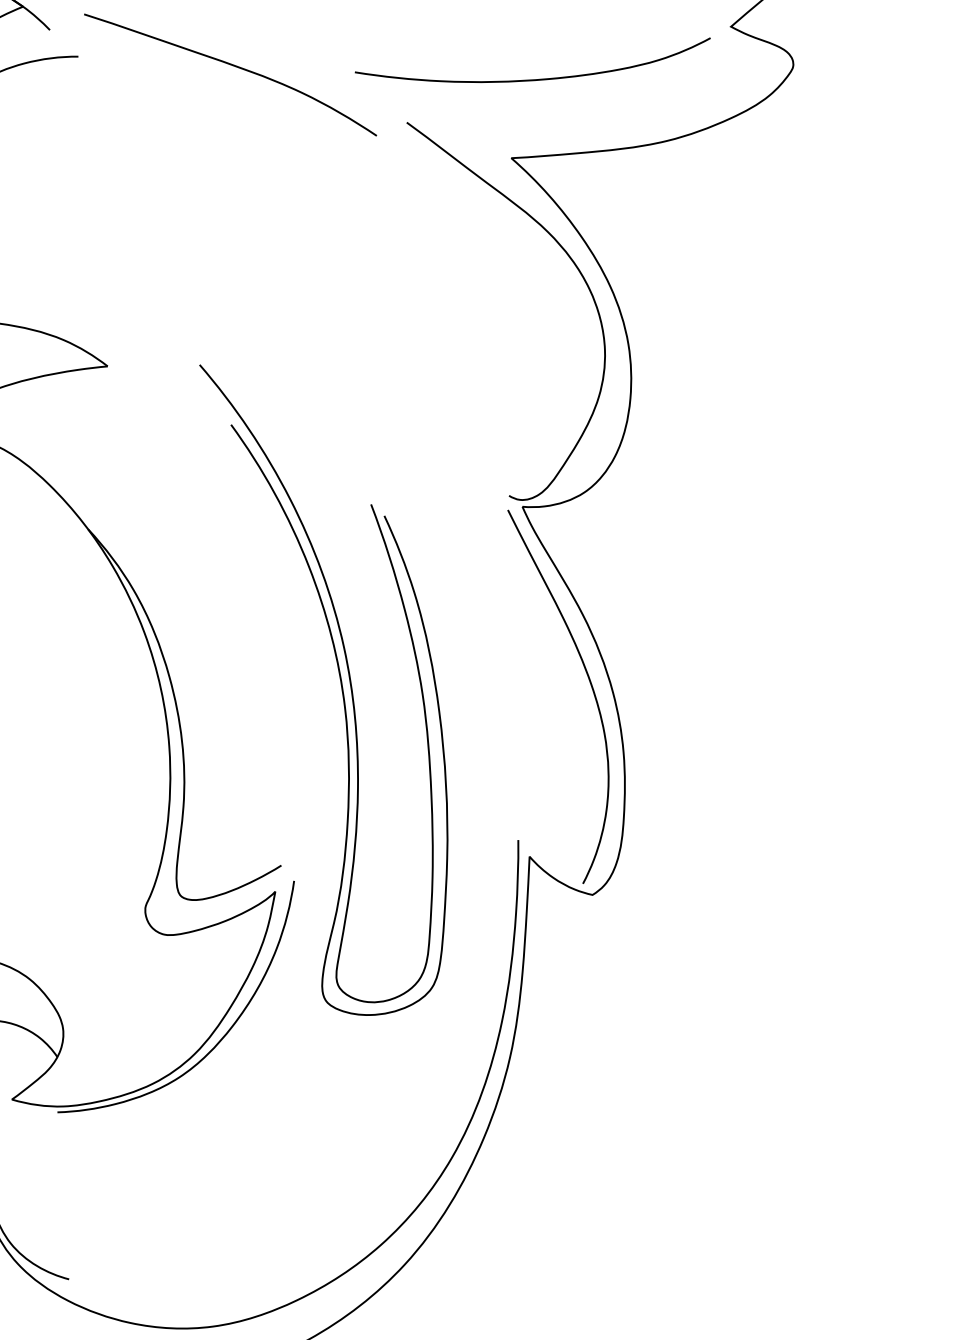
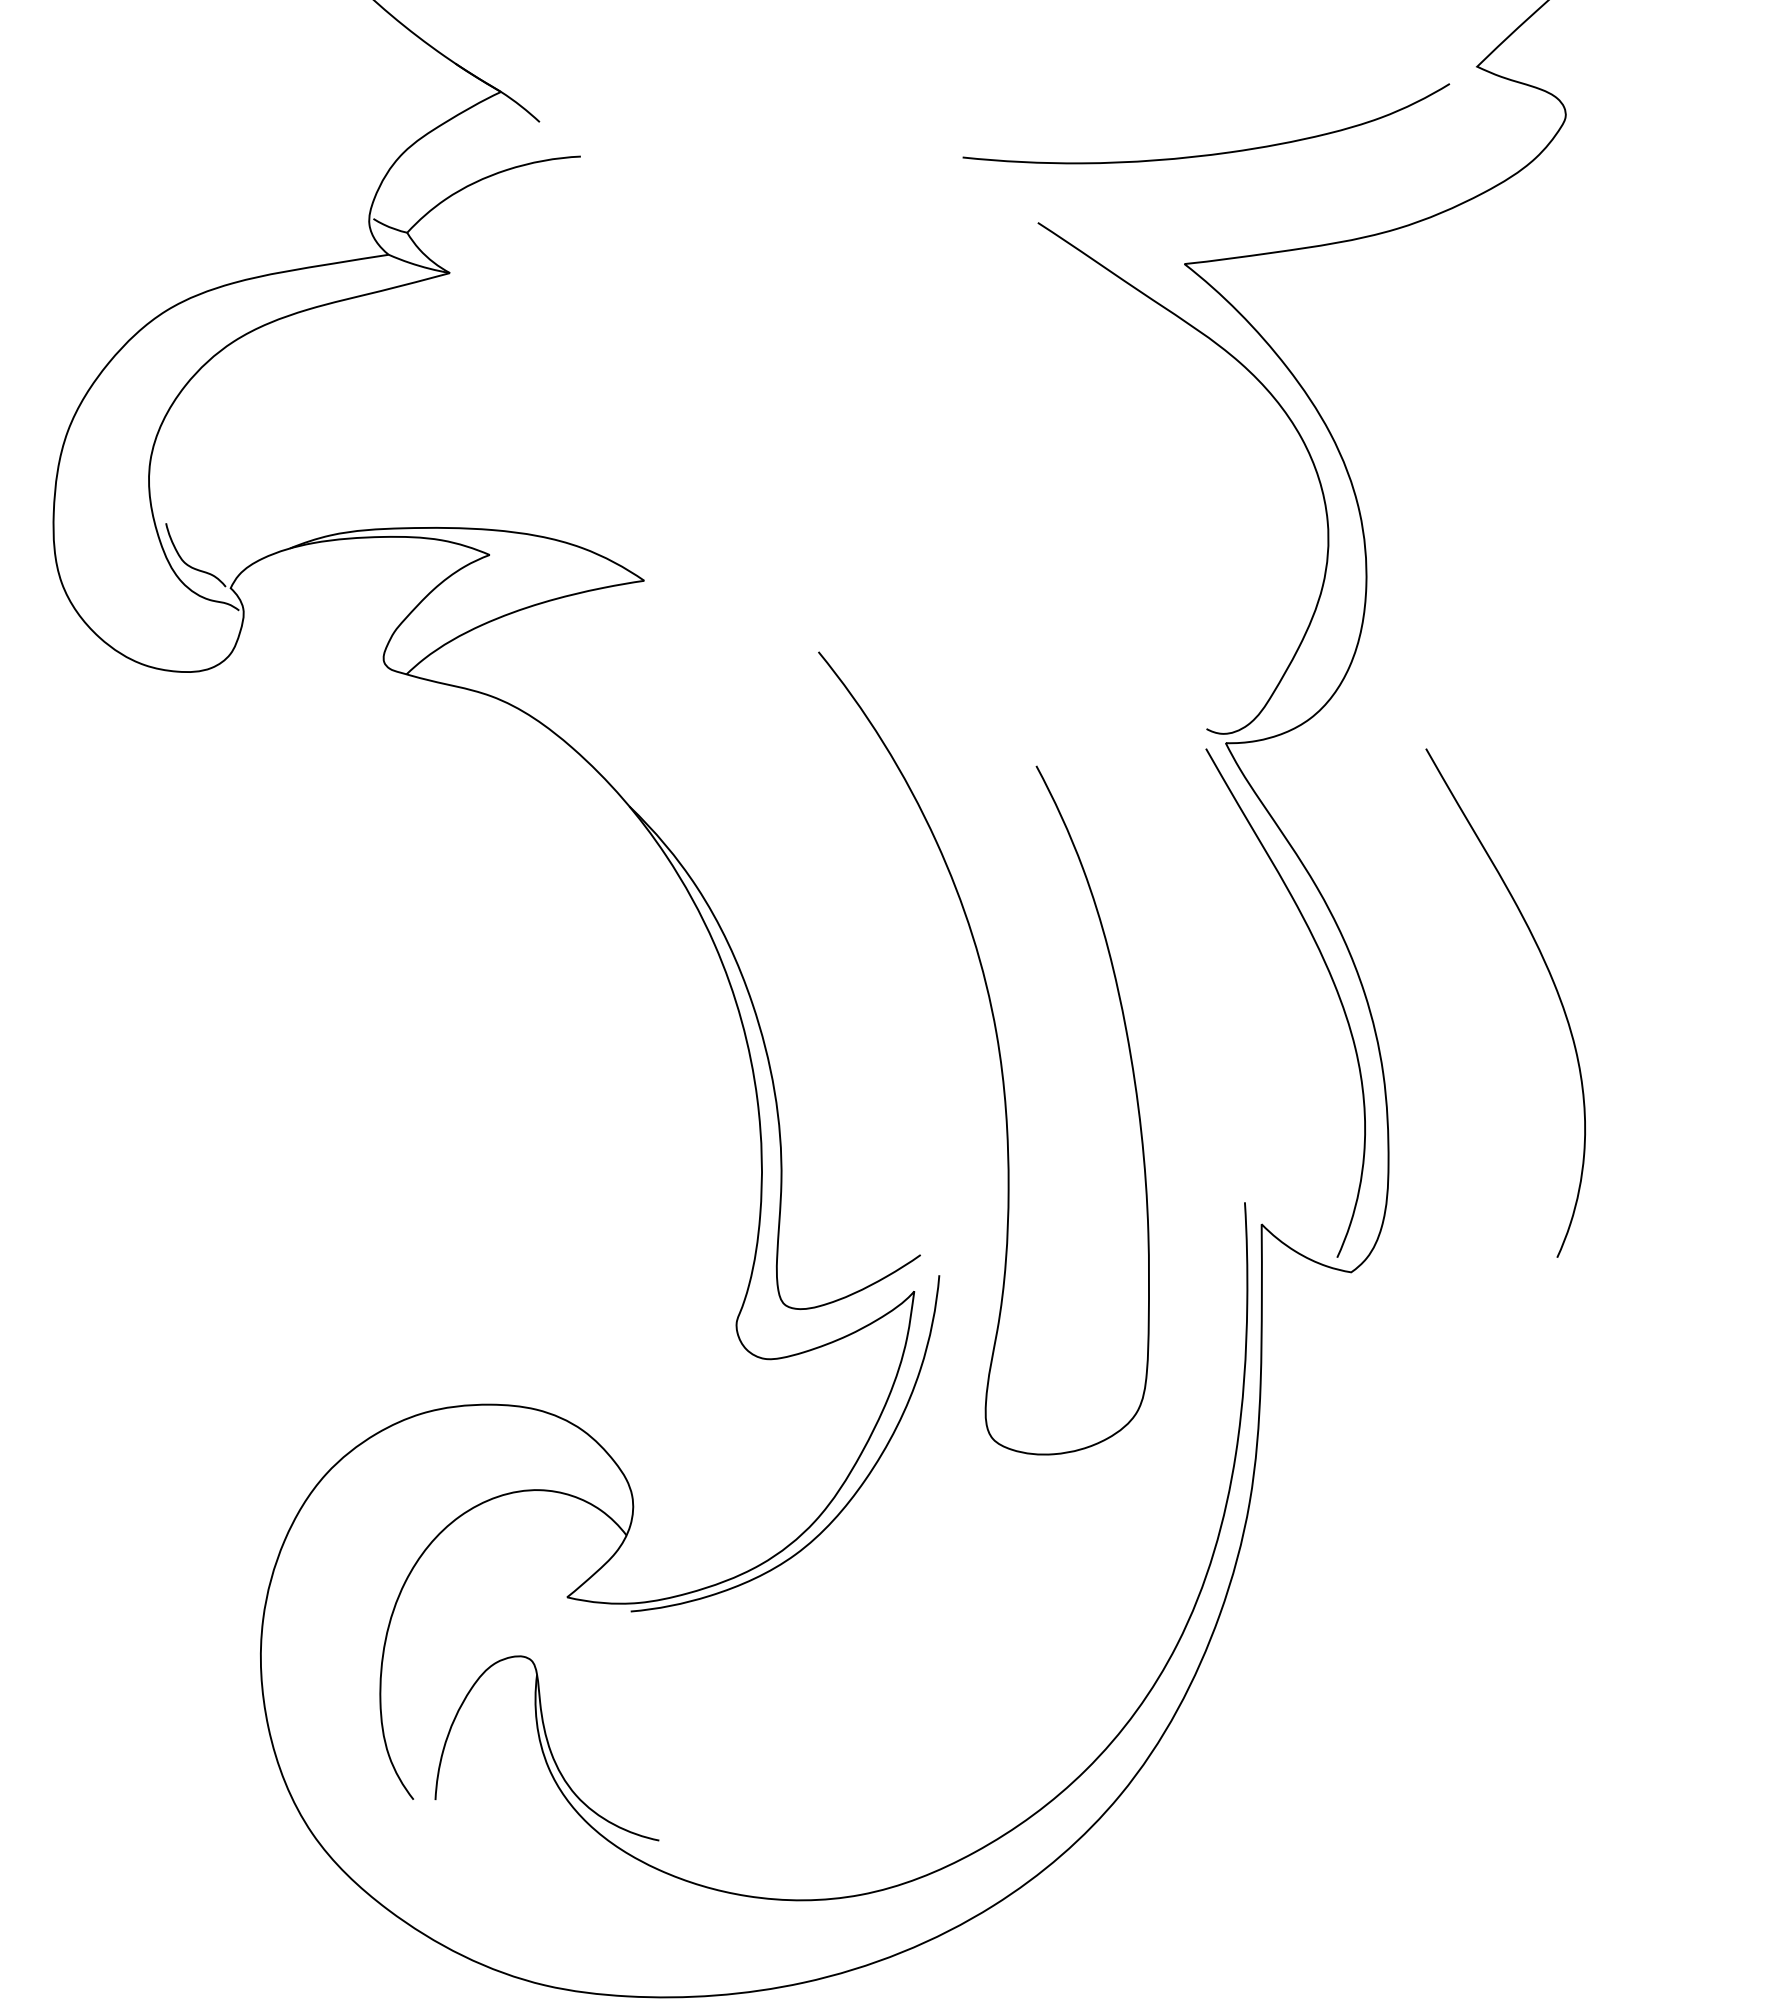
curve: (234, 66) -> (796, 158), removed
curve: (349, 680) -> (1000, 995), removed
curve: (749, 691) -> (1551, 980), added

